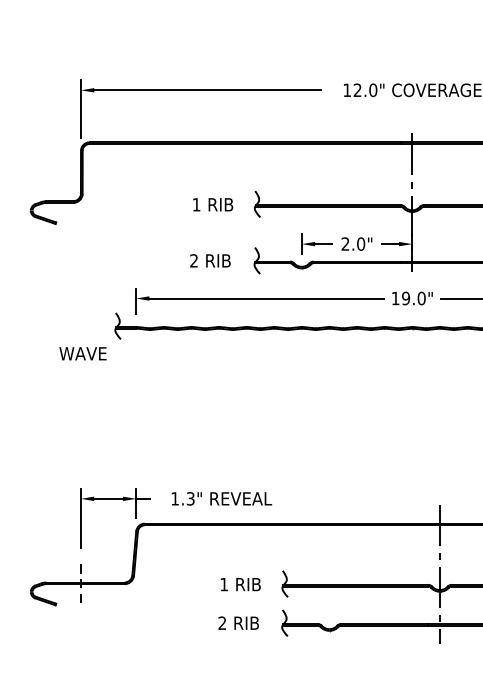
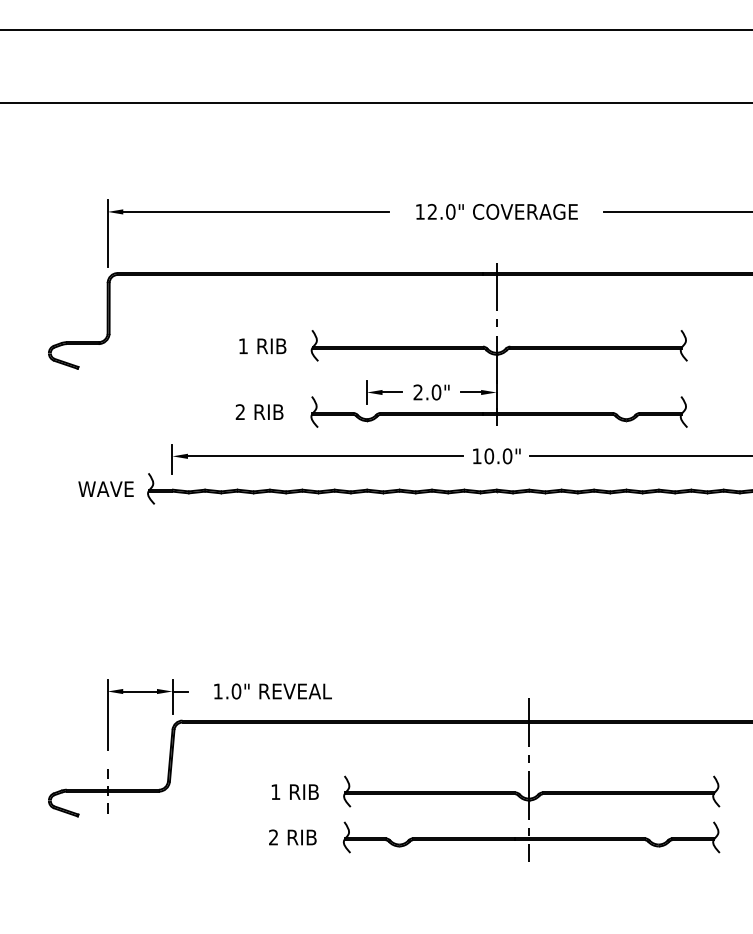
text: (405, 298) -> (488, 456), 19.0" -> 10.0"
text: (82, 353) -> (105, 488), moved
text: (190, 498) -> (236, 691), 1.3" -> 1.0"

